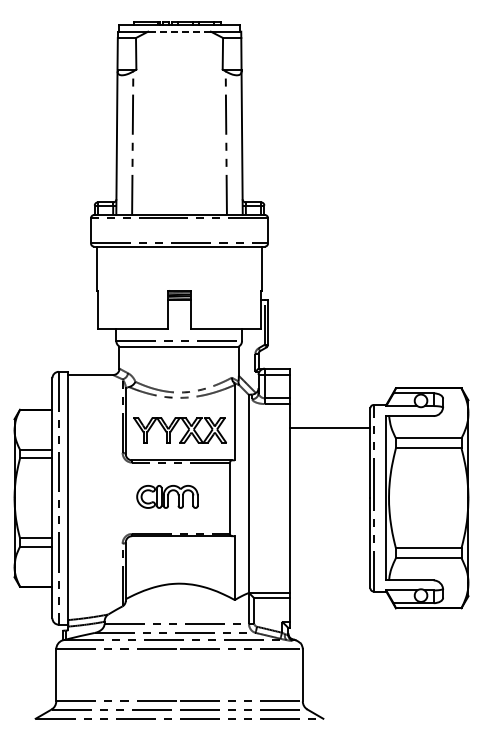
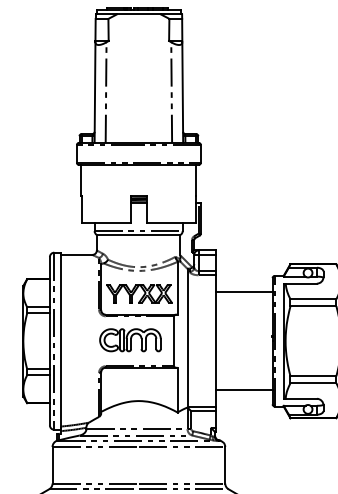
line: (179, 31) -> (138, 14), dashed -> solid
part: (167, 496) -> (130, 339), size x1.43
line: (330, 568) -> (244, 390), added

